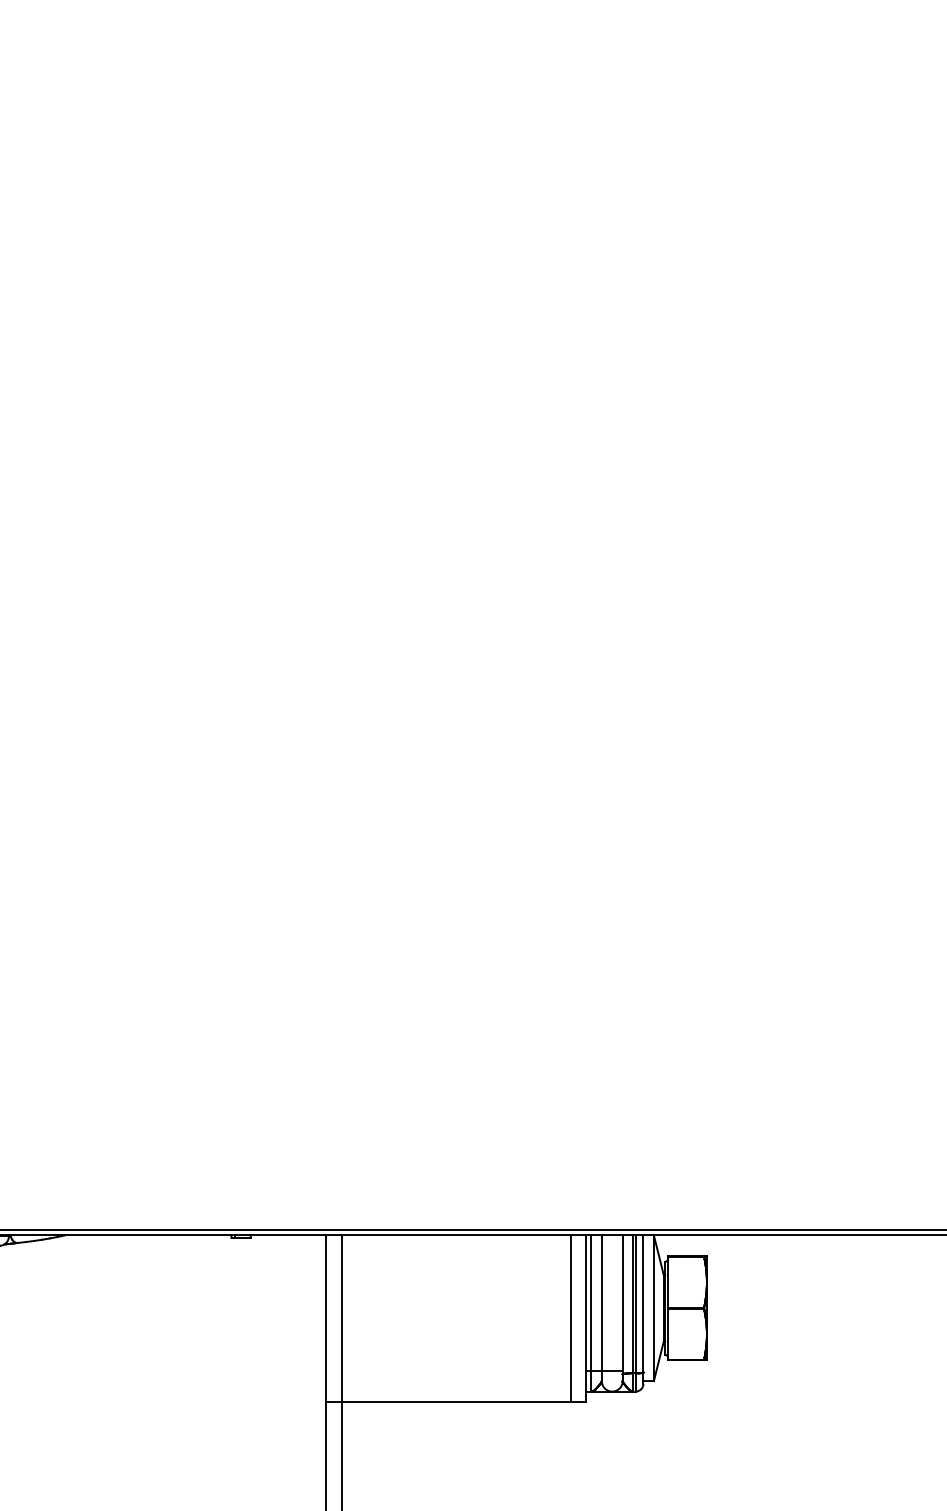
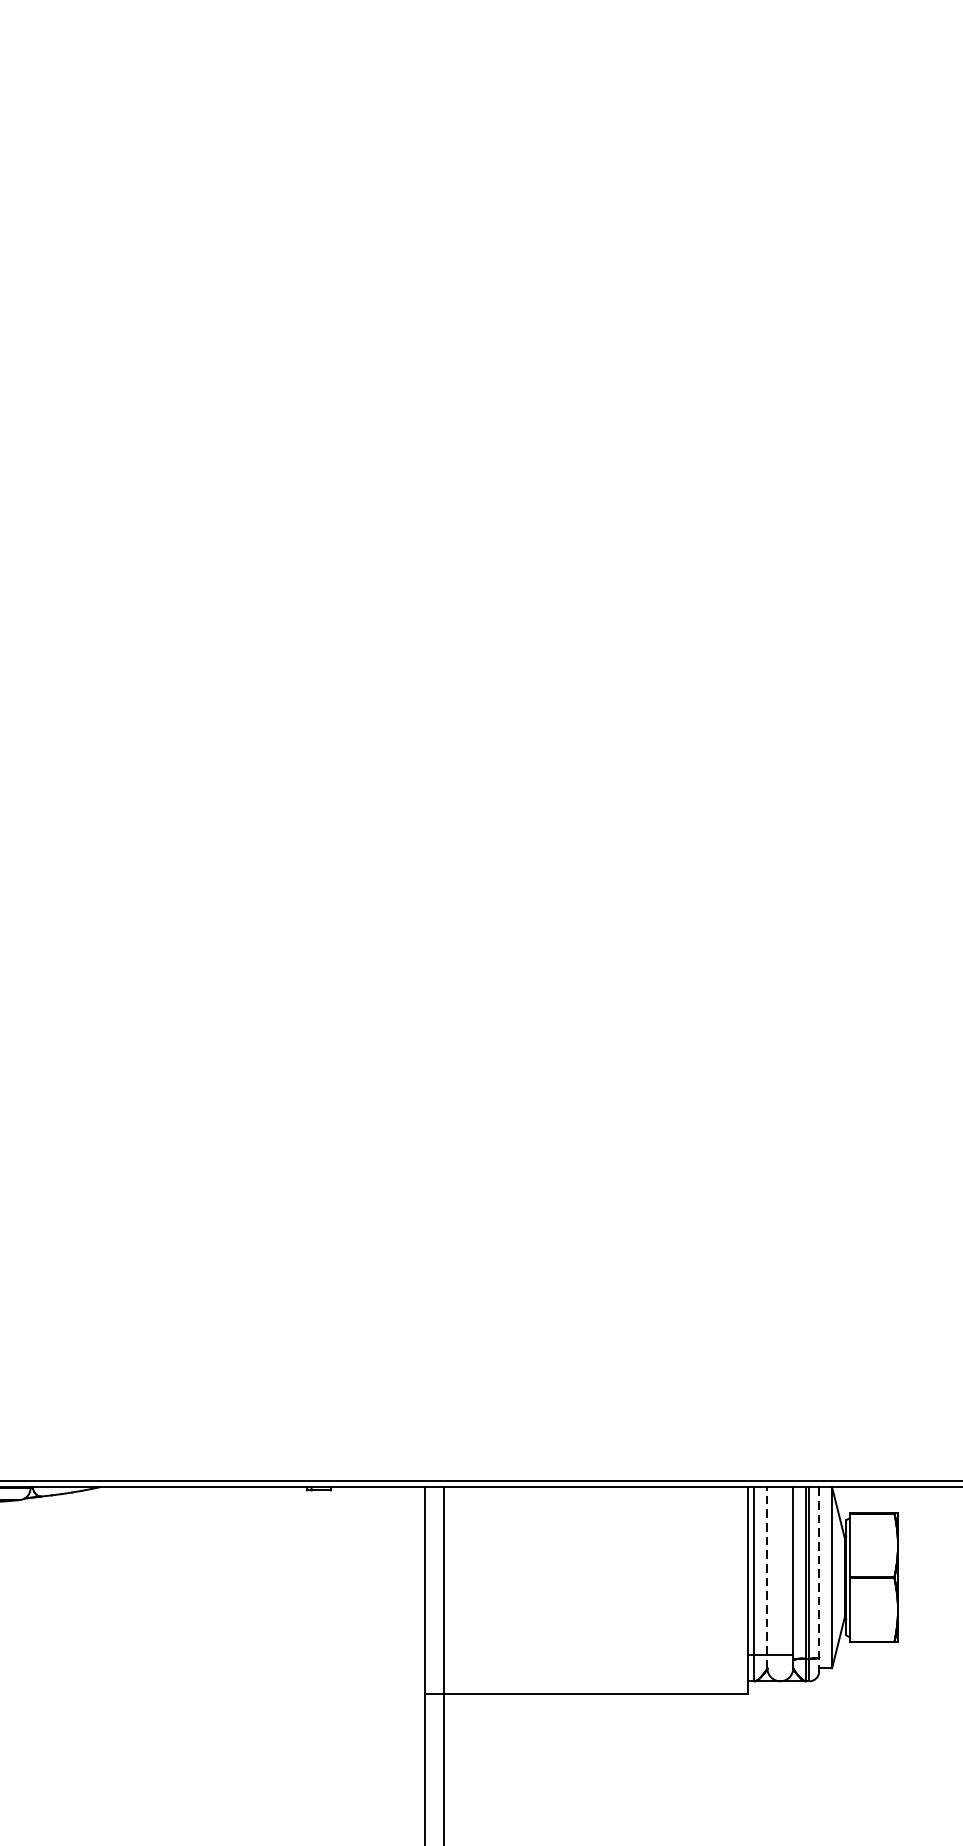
line: (601, 1308) -> (766, 1578), solid -> dashed
line: (643, 1310) -> (819, 1580), solid -> dashed
line: (570, 1318) -> (728, 1590), removed

